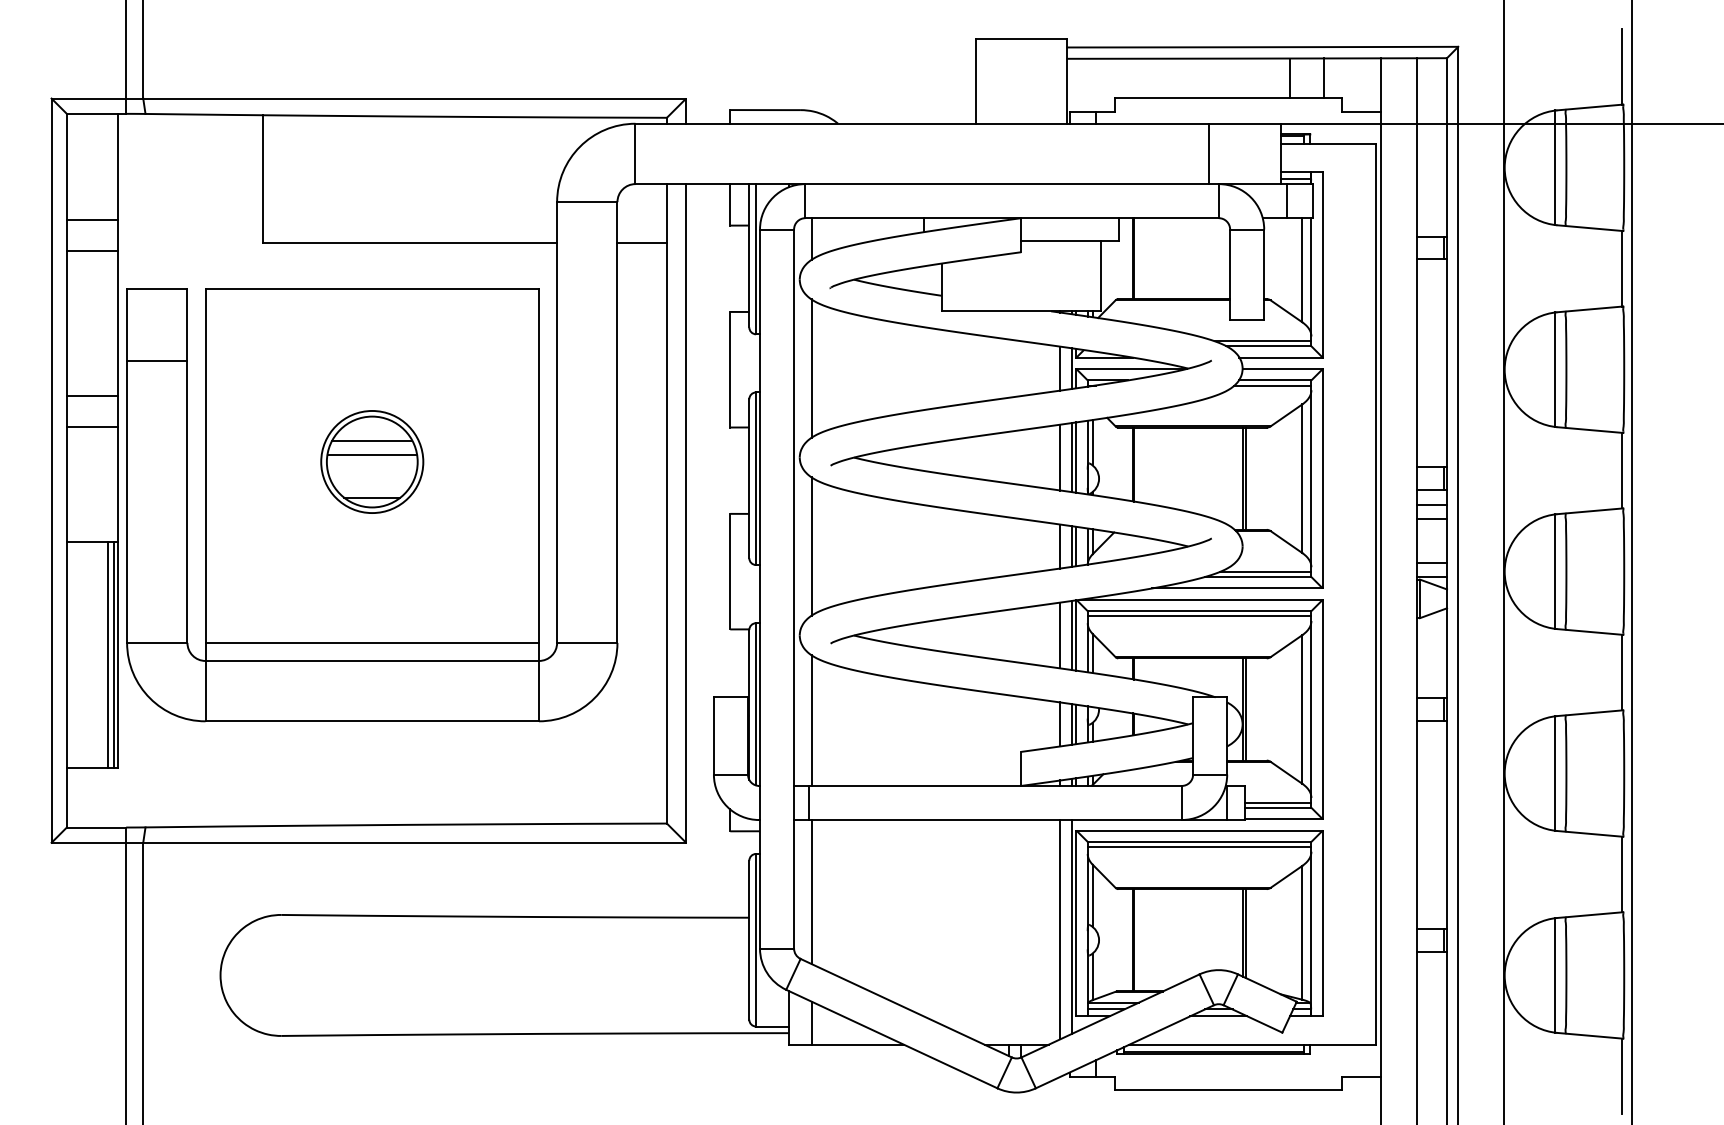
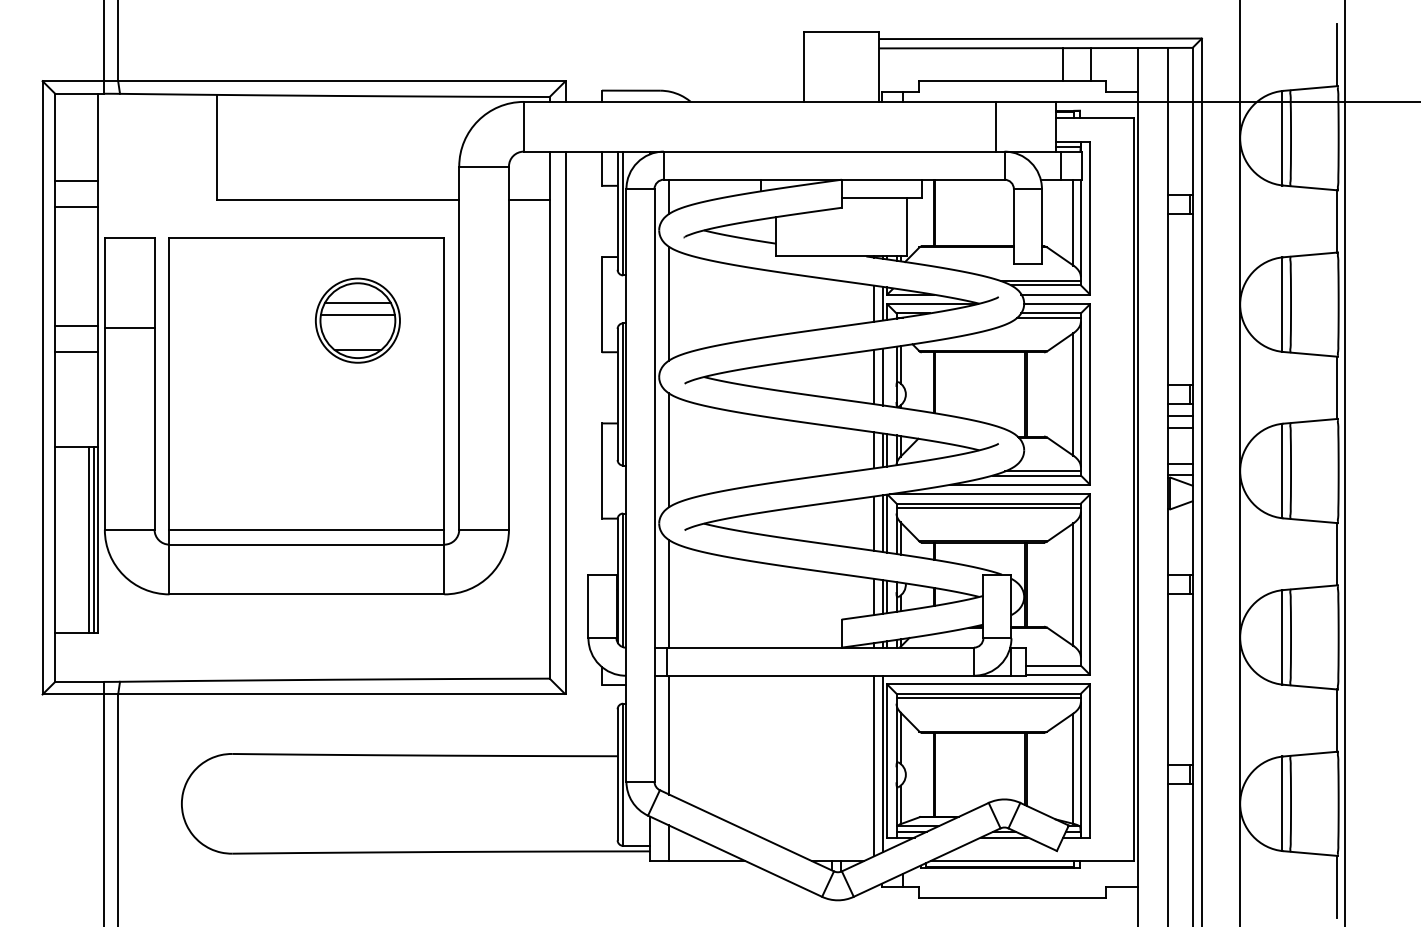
line: (157, 361) -> (129, 328), moved
line: (1076, 458) -> (887, 377), removed
part: (371, 461) -> (357, 320), moved
line: (1278, 802) -> (1053, 661), removed

